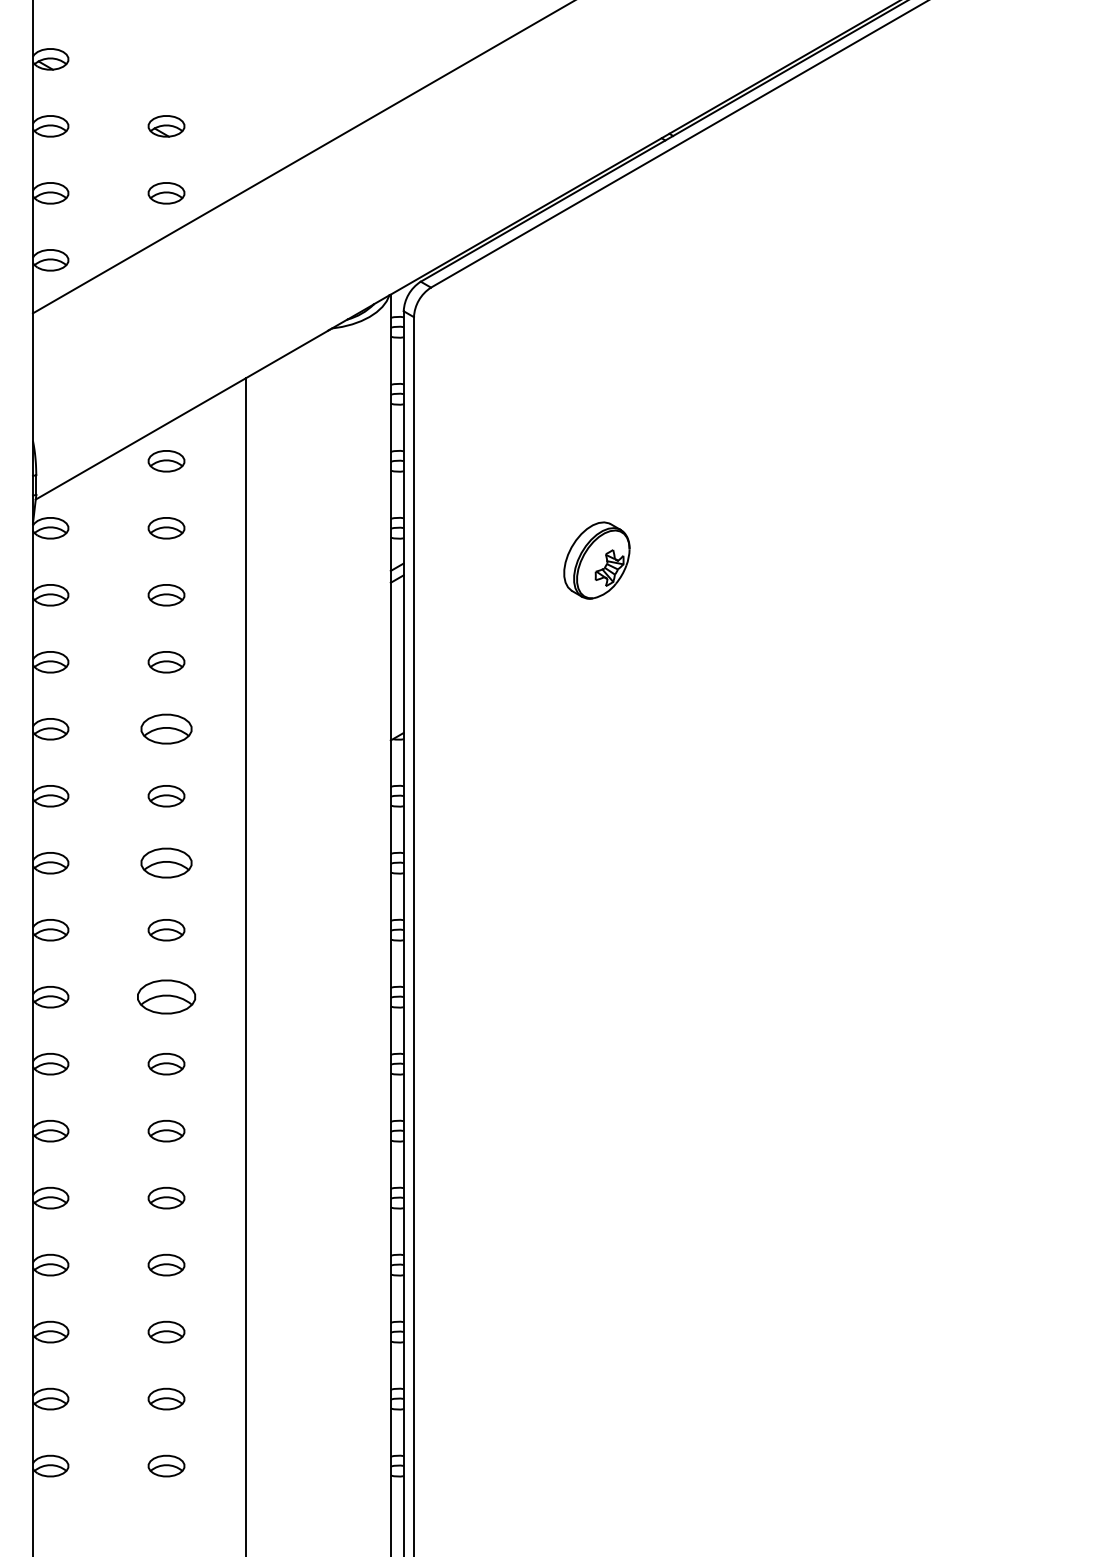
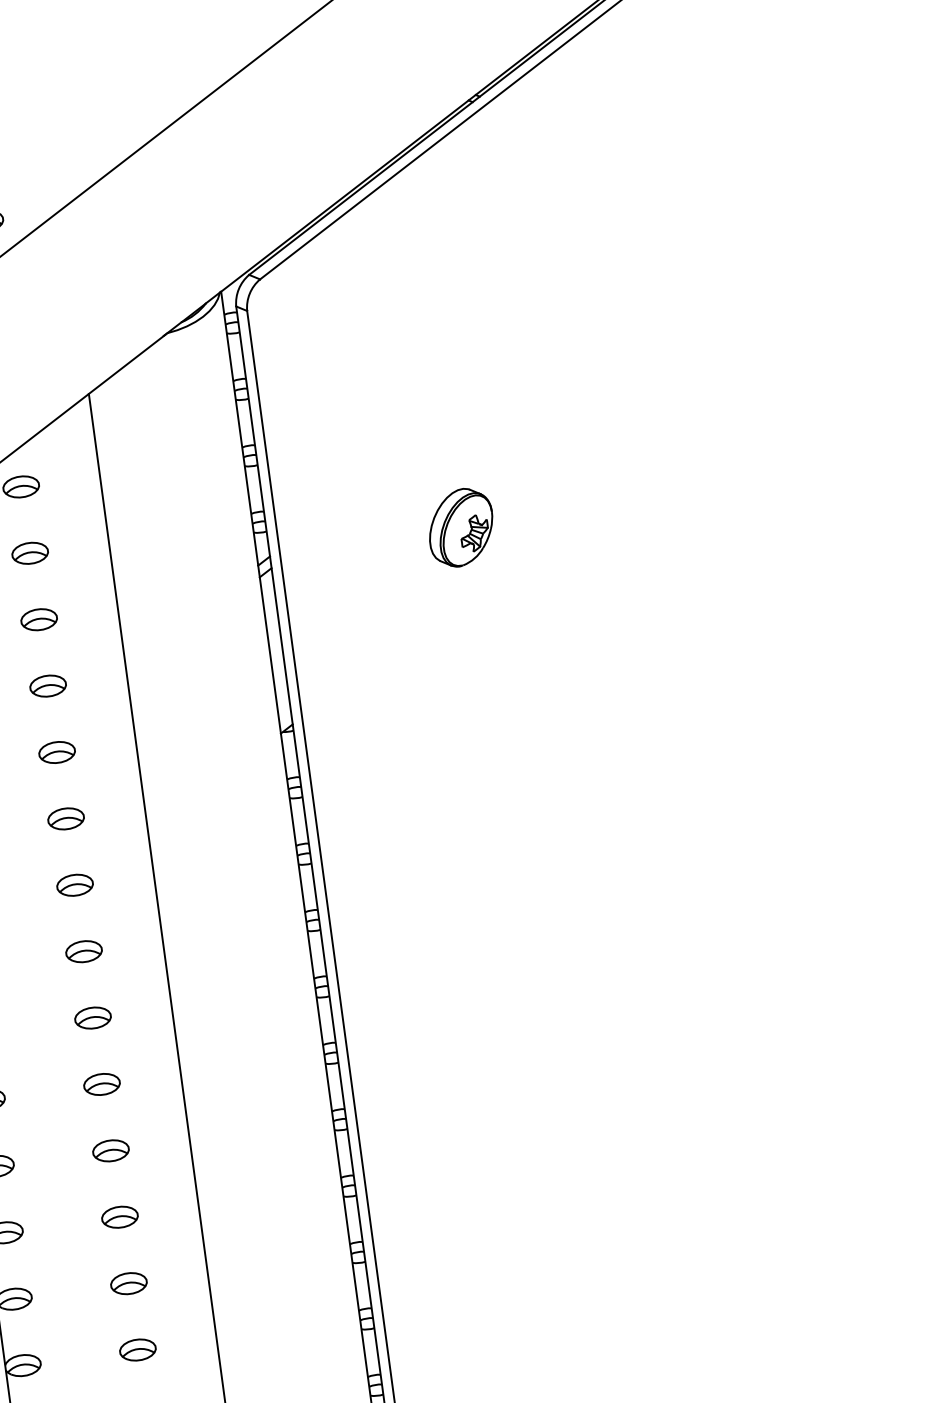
part: (166, 729) -> (57, 752), size x0.71
part: (166, 863) -> (75, 885), size x0.71
part: (166, 997) -> (93, 1018), size x0.62

